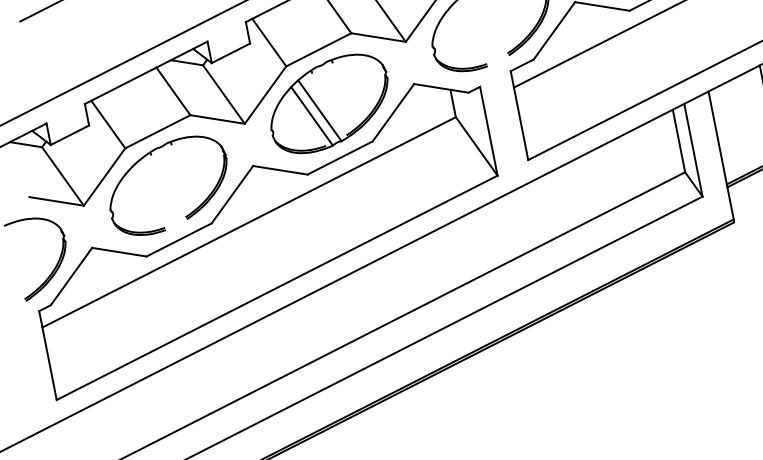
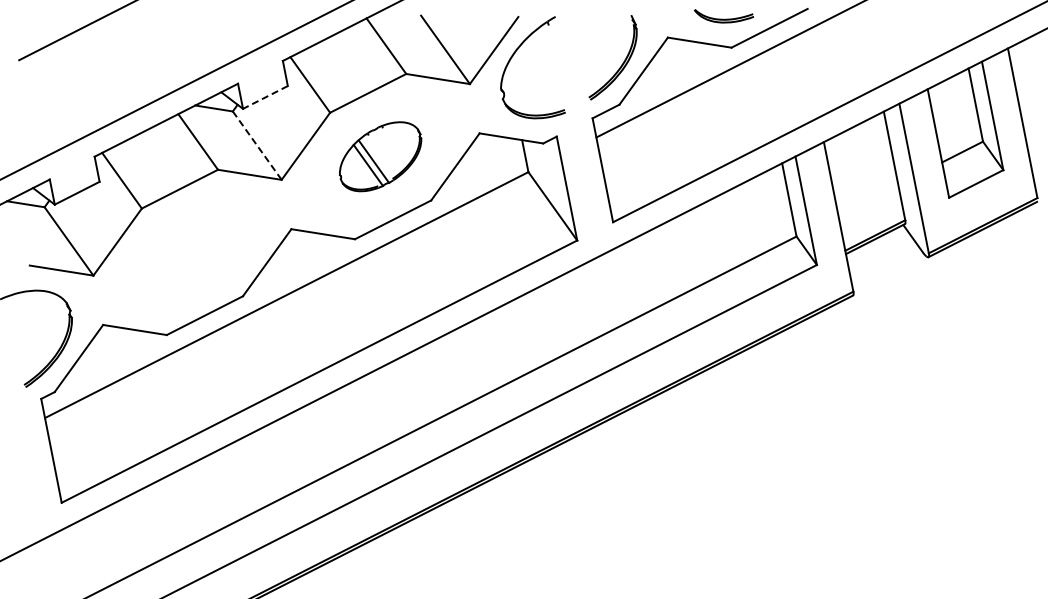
line: (230, 53) -> (265, 97), solid -> dashed
line: (224, 95) -> (257, 146), solid -> dashed
part: (329, 103) -> (380, 156), size x0.6
part: (152, 155) -> (173, 216), removed

